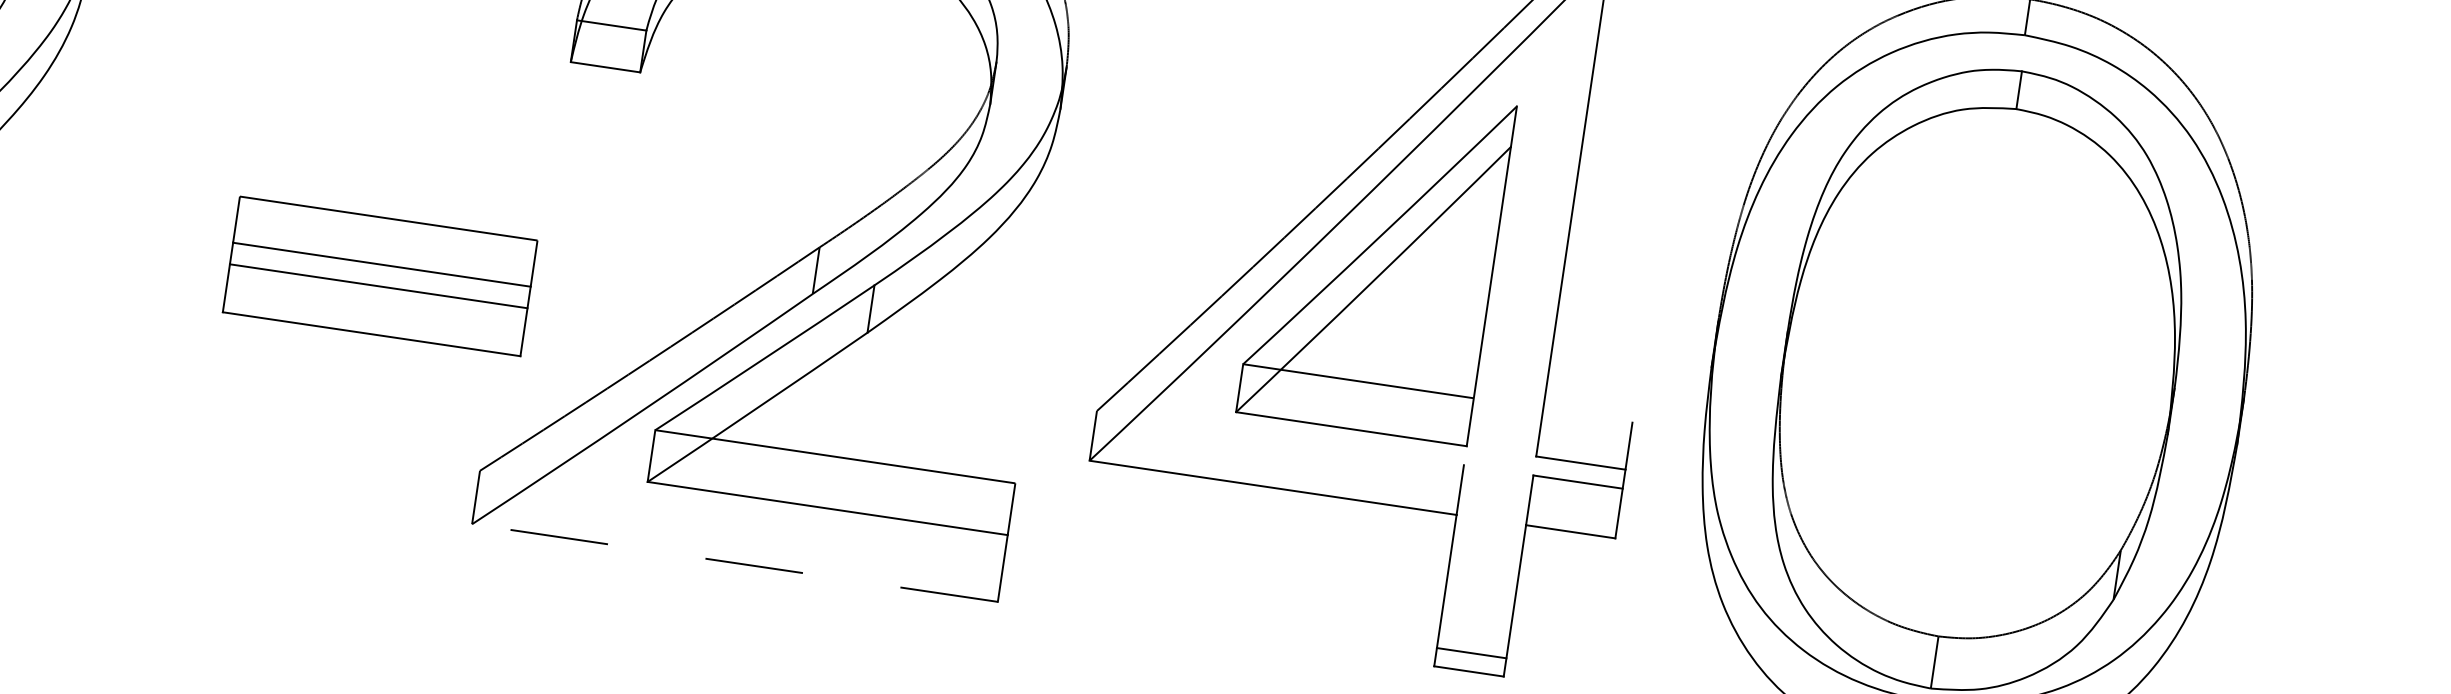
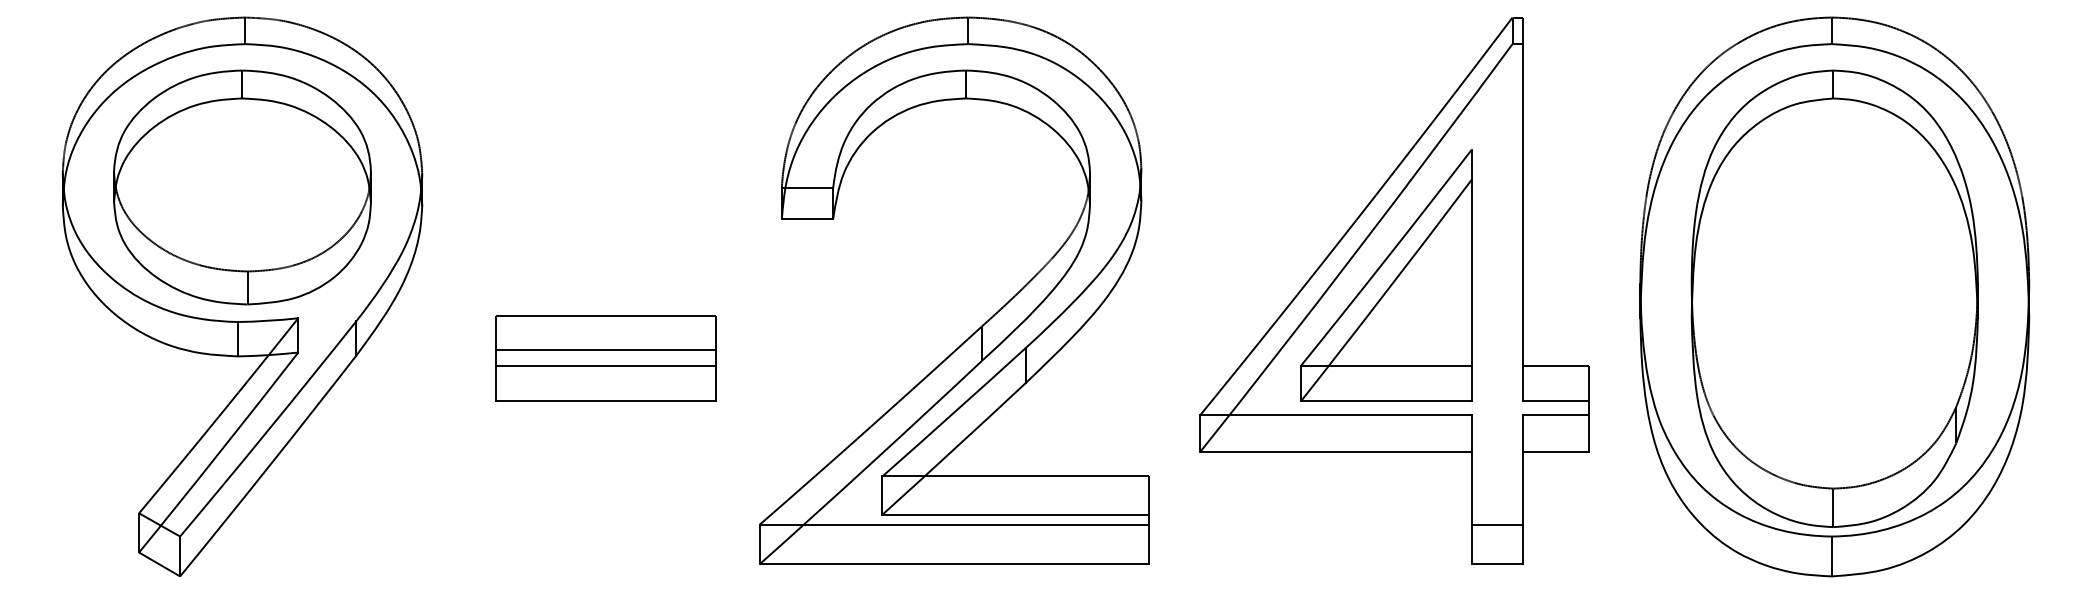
part: (379, 276) -> (605, 358), moved
line: (1587, 414) -> (1555, 365), added
line: (1279, 438) -> (1335, 415), added
line: (741, 509) -> (953, 524), added
line: (733, 563) -> (953, 564), dashed -> solid
line: (1470, 652) -> (1496, 524), moved

